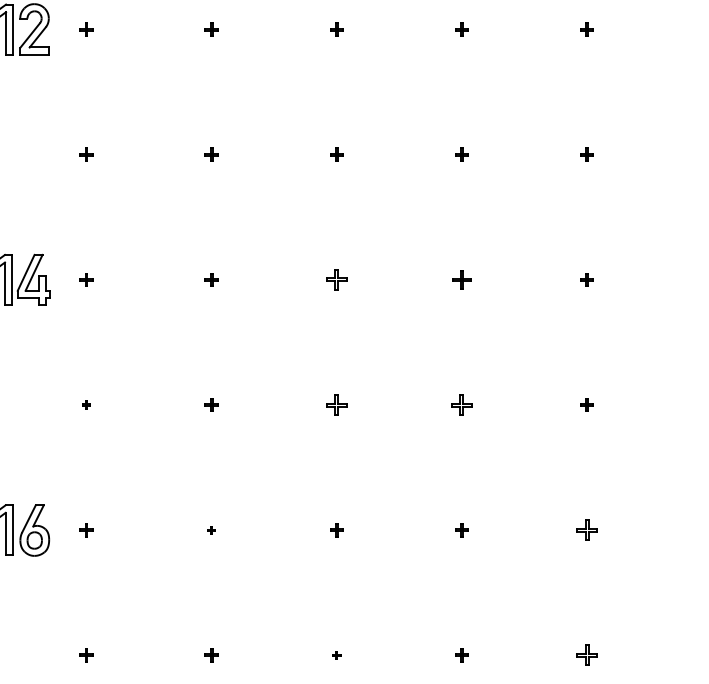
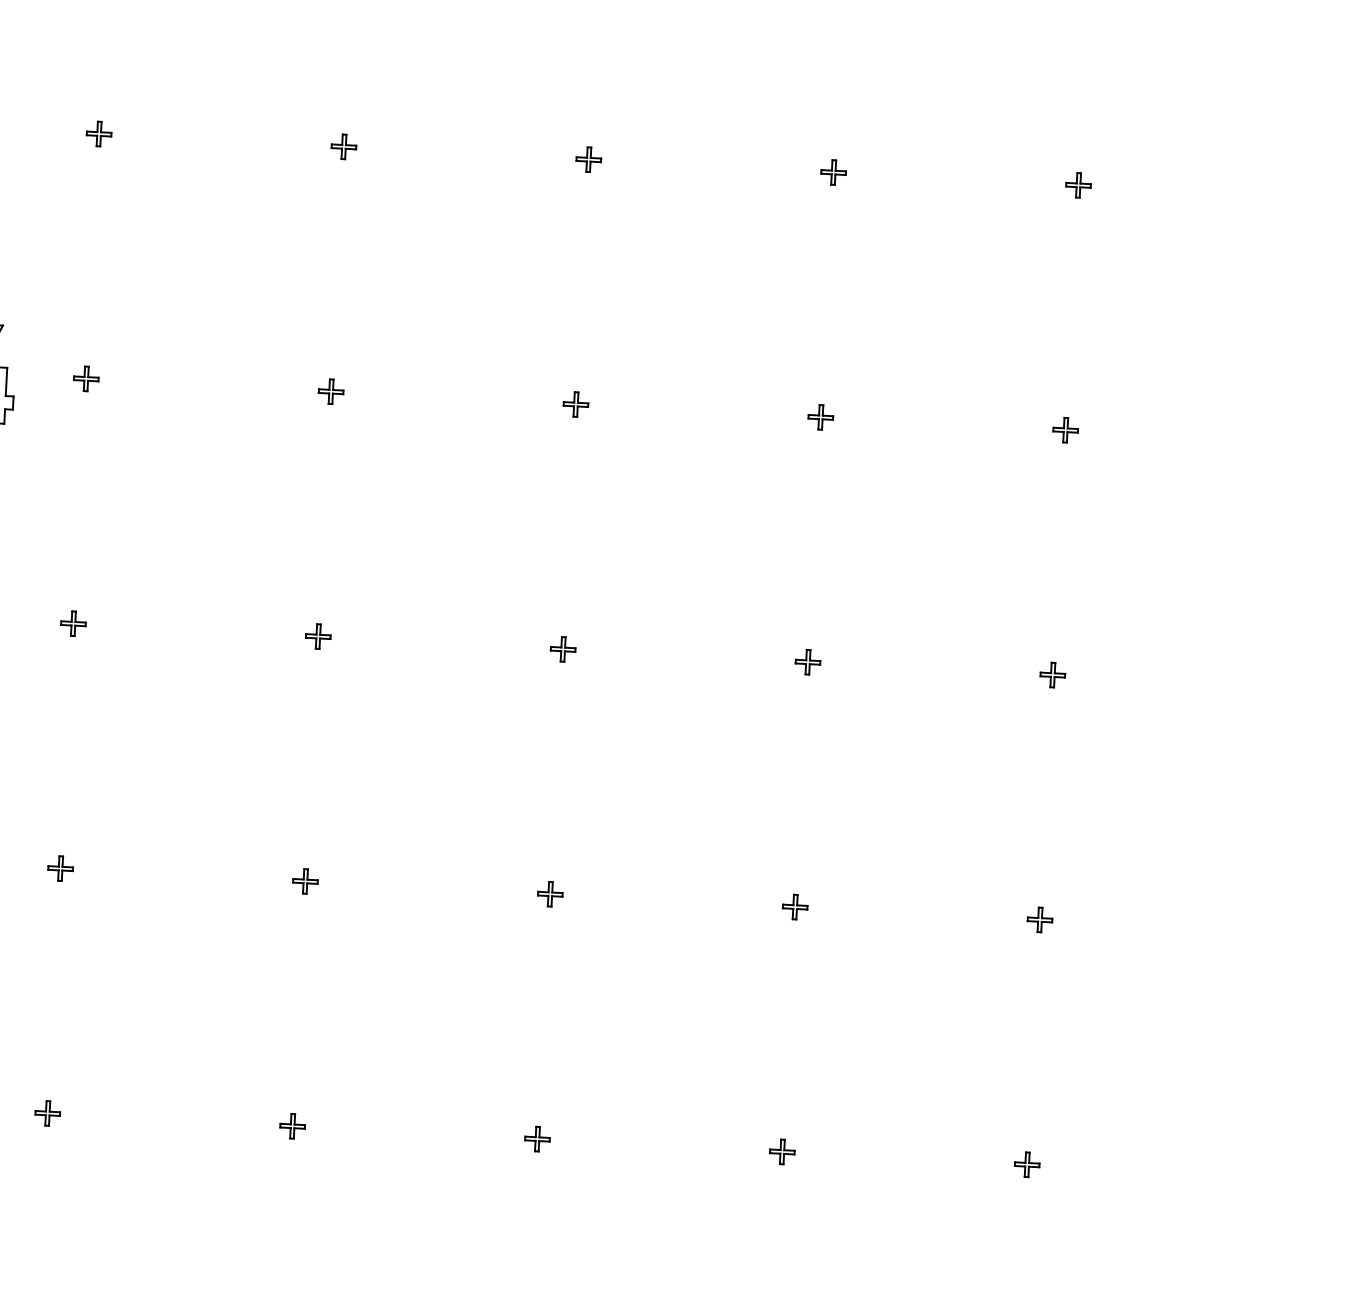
part: (336, 279) -> (575, 403), size x0.62
part: (461, 279) -> (820, 416), size x0.71
part: (86, 404) -> (73, 622), size x1.67
part: (336, 404) -> (562, 648), size x0.62
part: (461, 404) -> (807, 661), size x0.62
part: (211, 530) -> (305, 881), size x1.67
part: (586, 530) -> (1038, 920), size x0.62
part: (336, 655) -> (536, 1139), size x1.67
part: (586, 655) -> (1025, 1164), size x0.62

